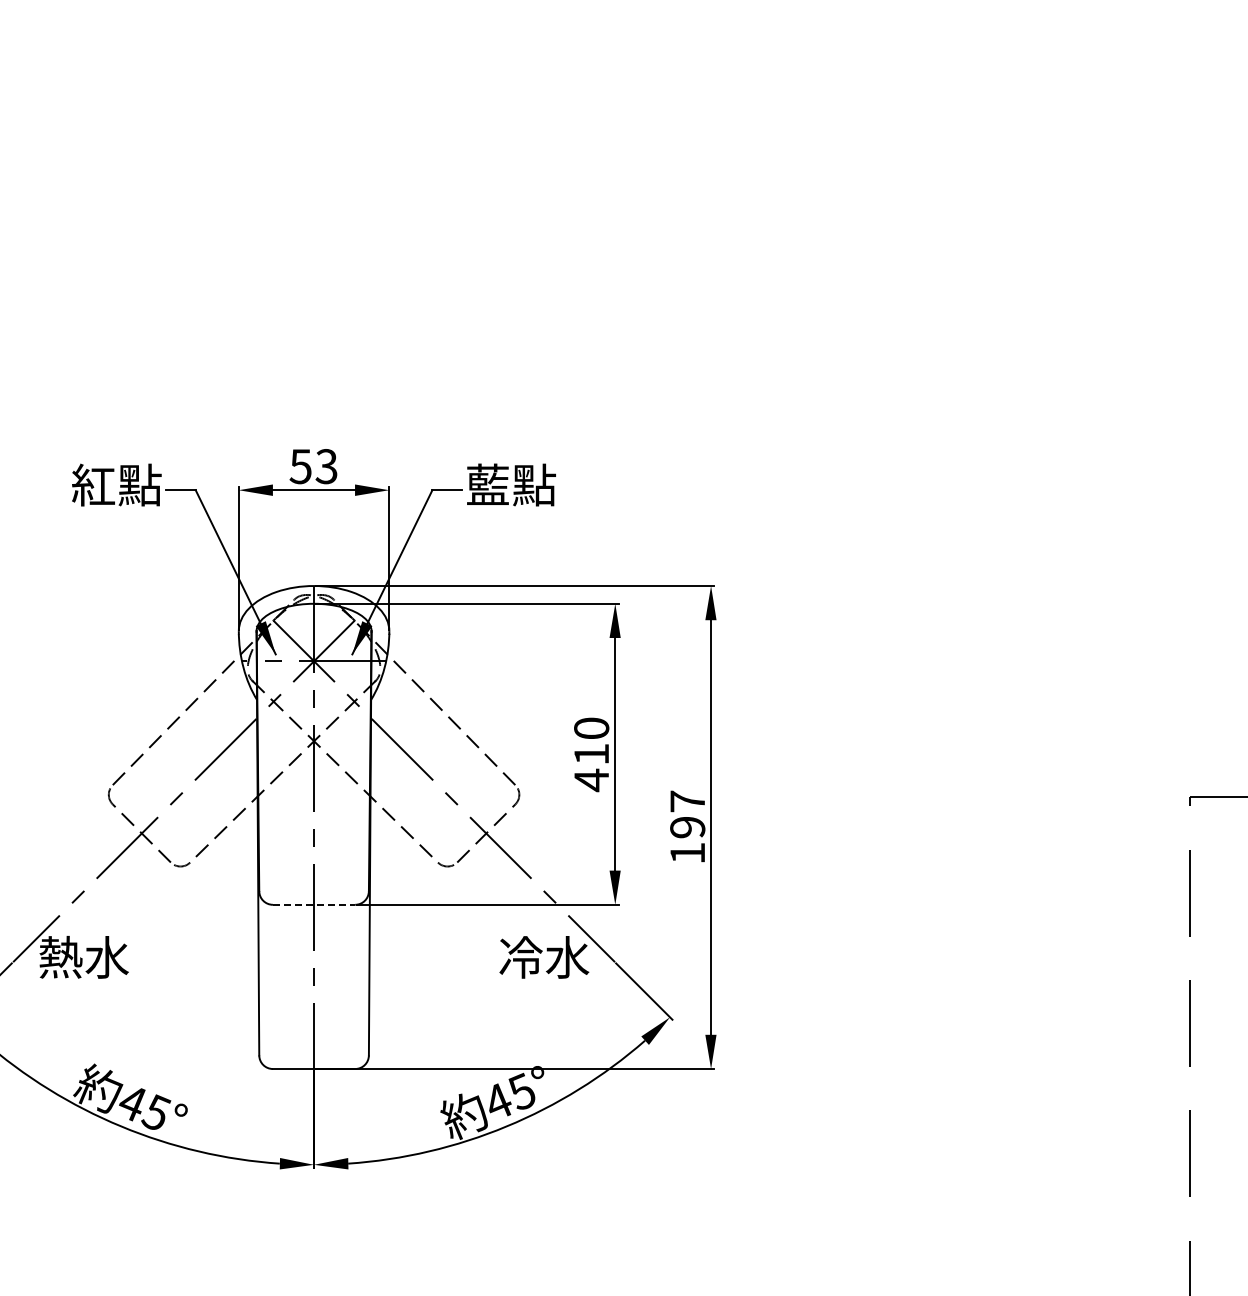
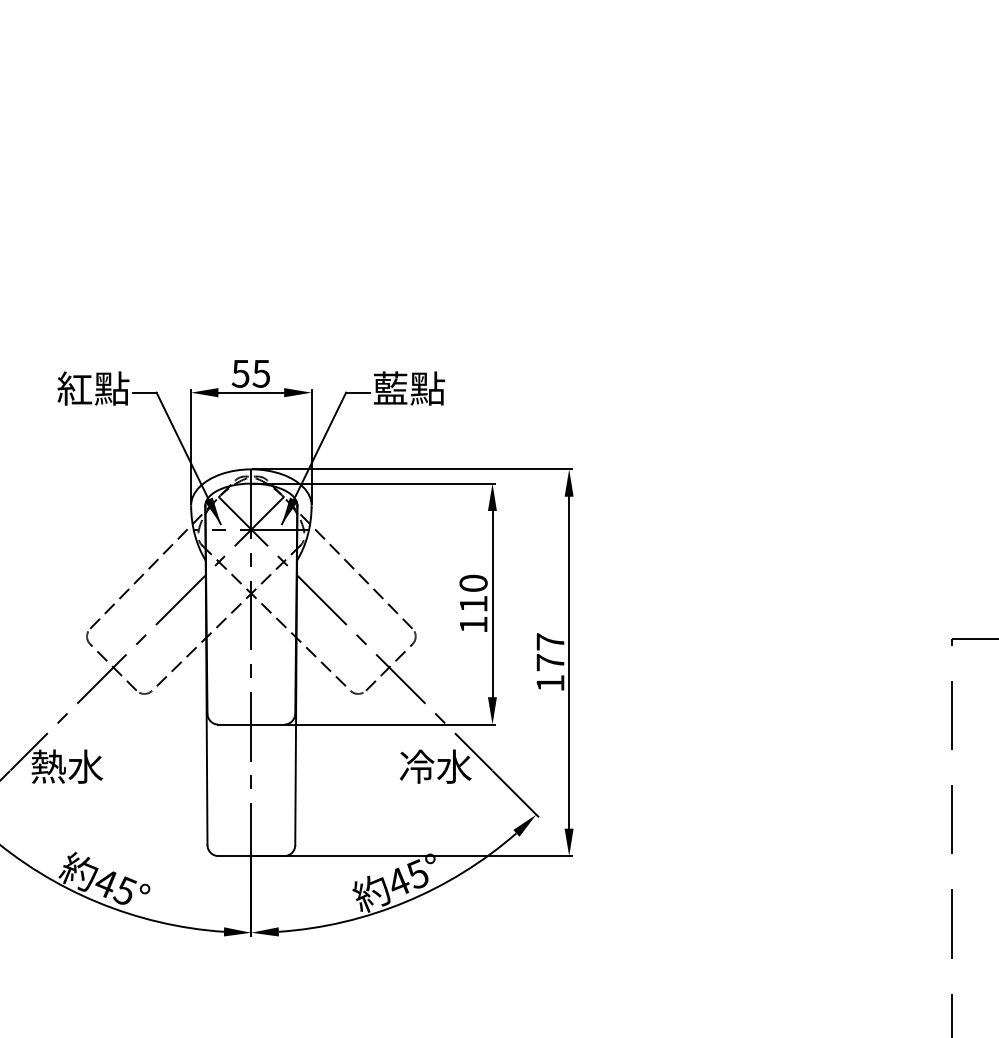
text: (326, 466) -> (261, 373), 53 -> 55
text: (591, 780) -> (473, 625), 410 -> 110
text: (687, 827) -> (550, 662), 197 -> 177
line: (314, 904) -> (251, 724), dashed -> solid

